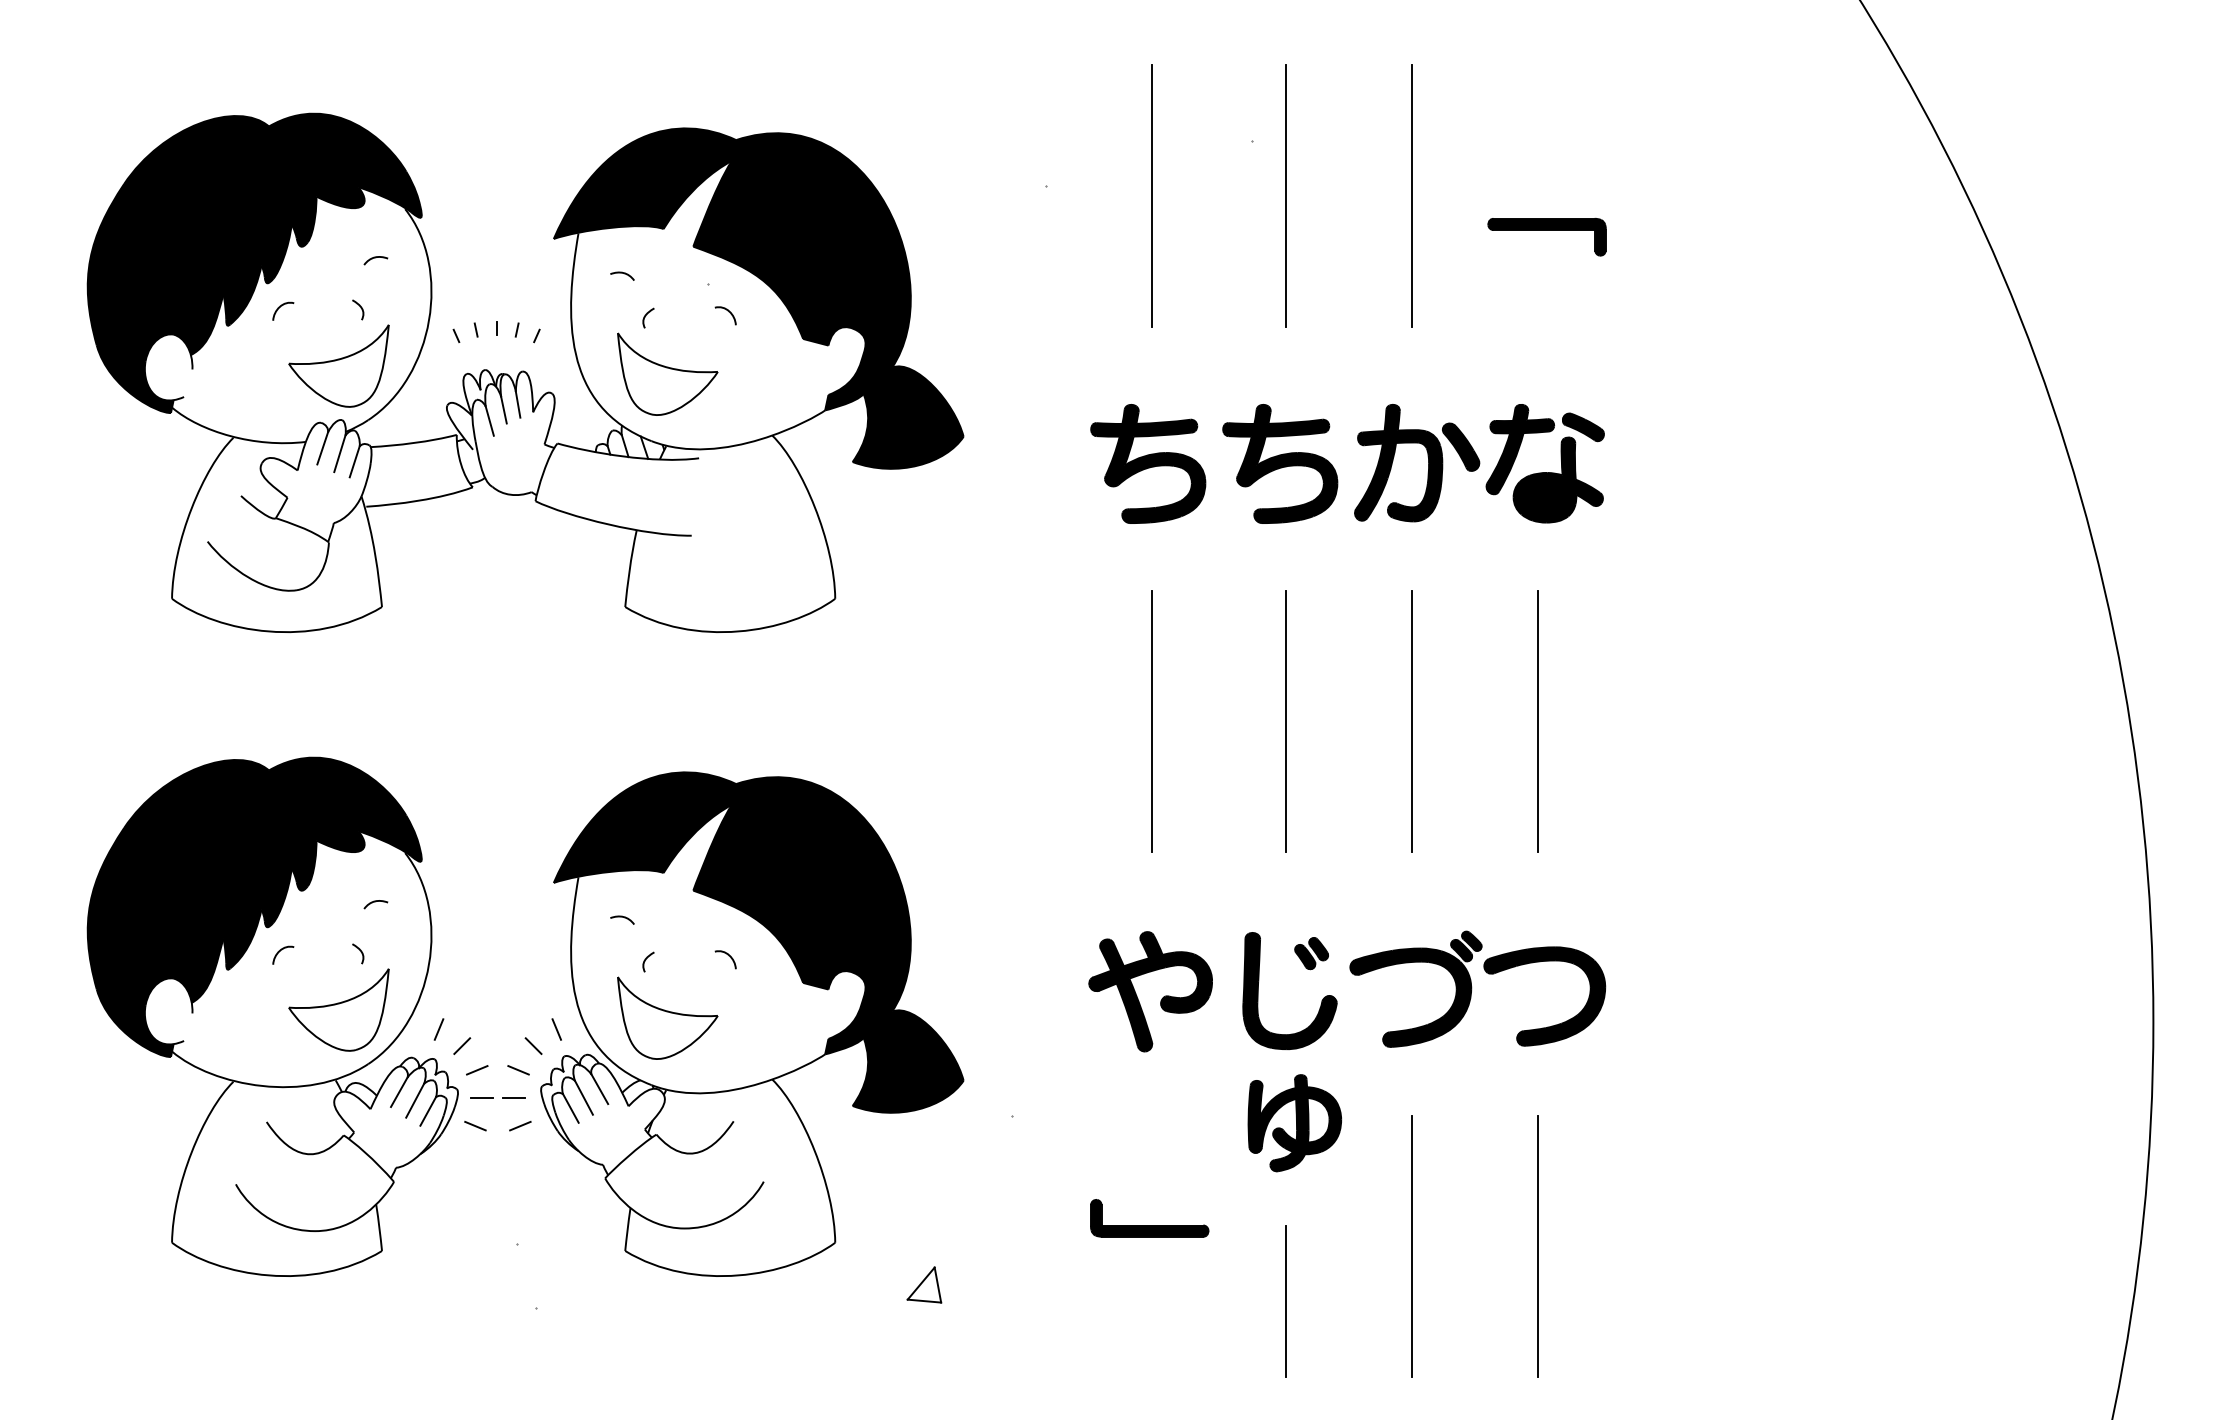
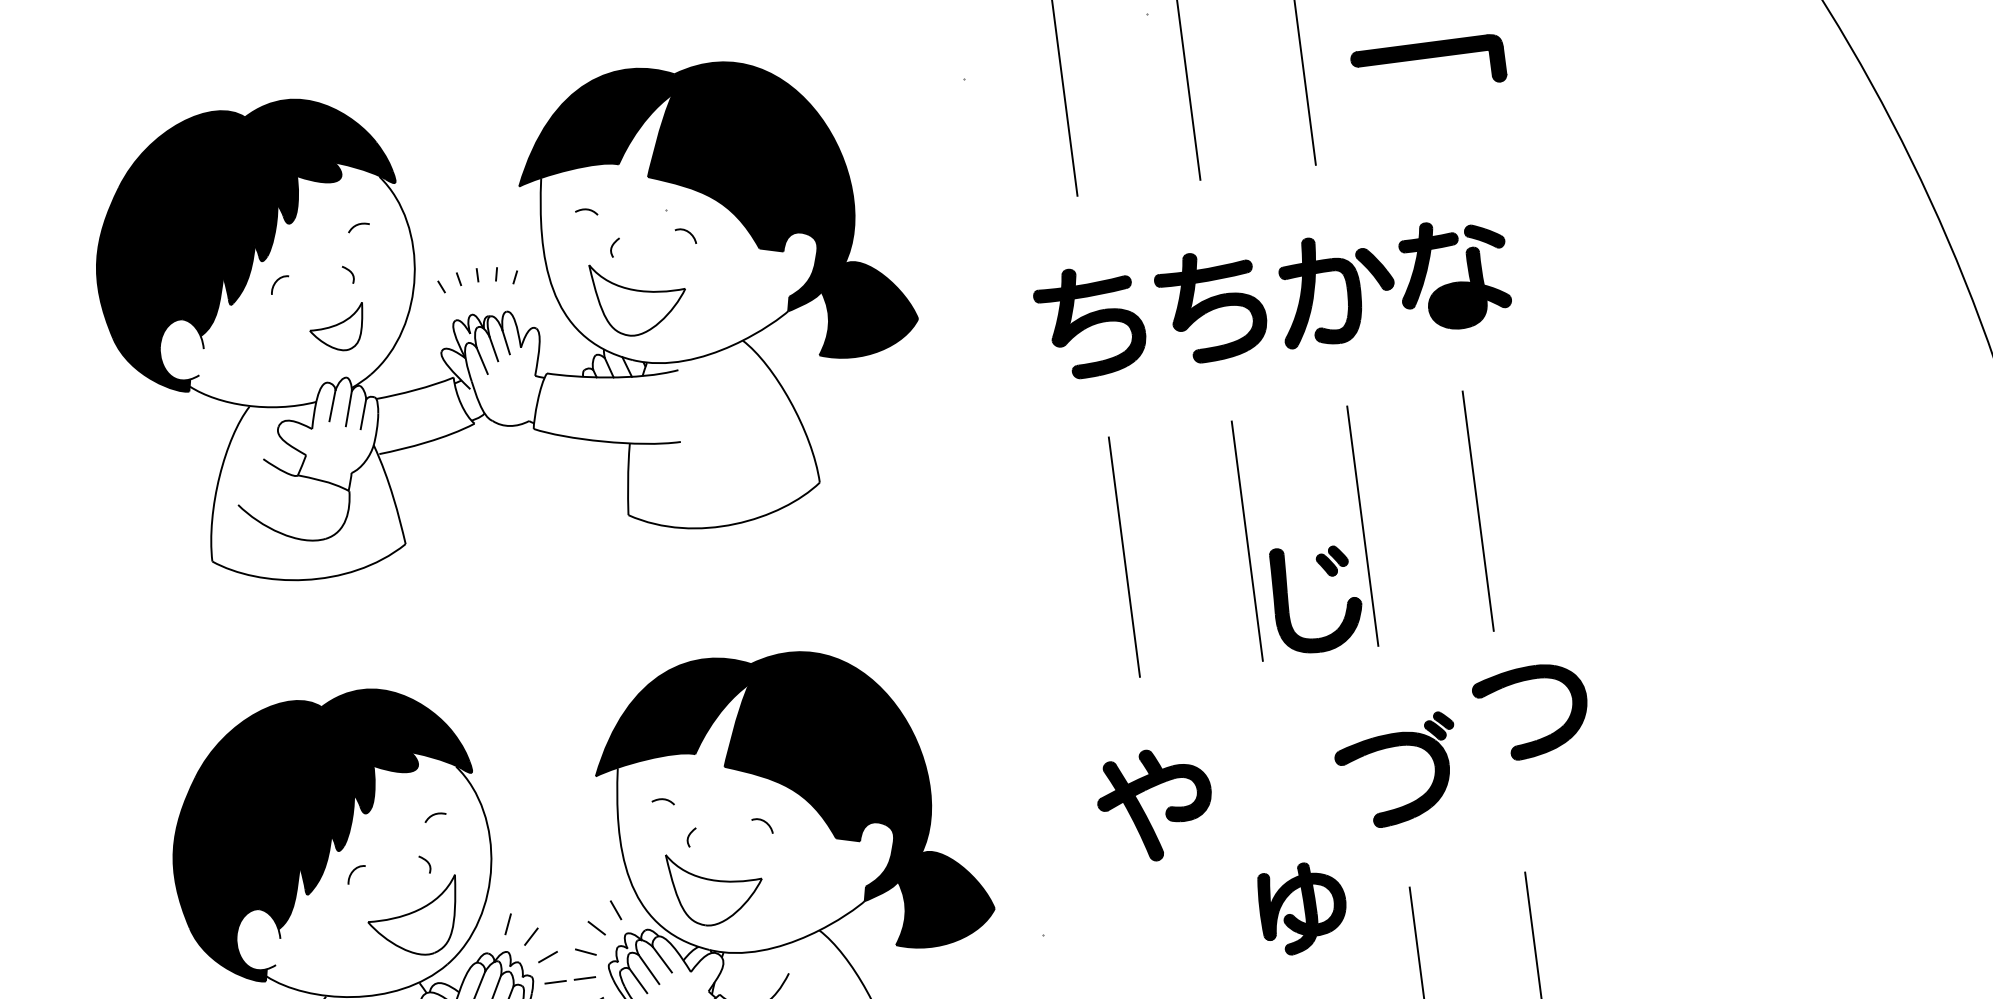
part: (1546, 236) -> (1428, 66), size x1.4
part: (338, 365) -> (337, 328), size x0.6
part: (1305, 968) -> (1328, 575), moved
part: (1551, 1025) -> (1541, 737), moved

